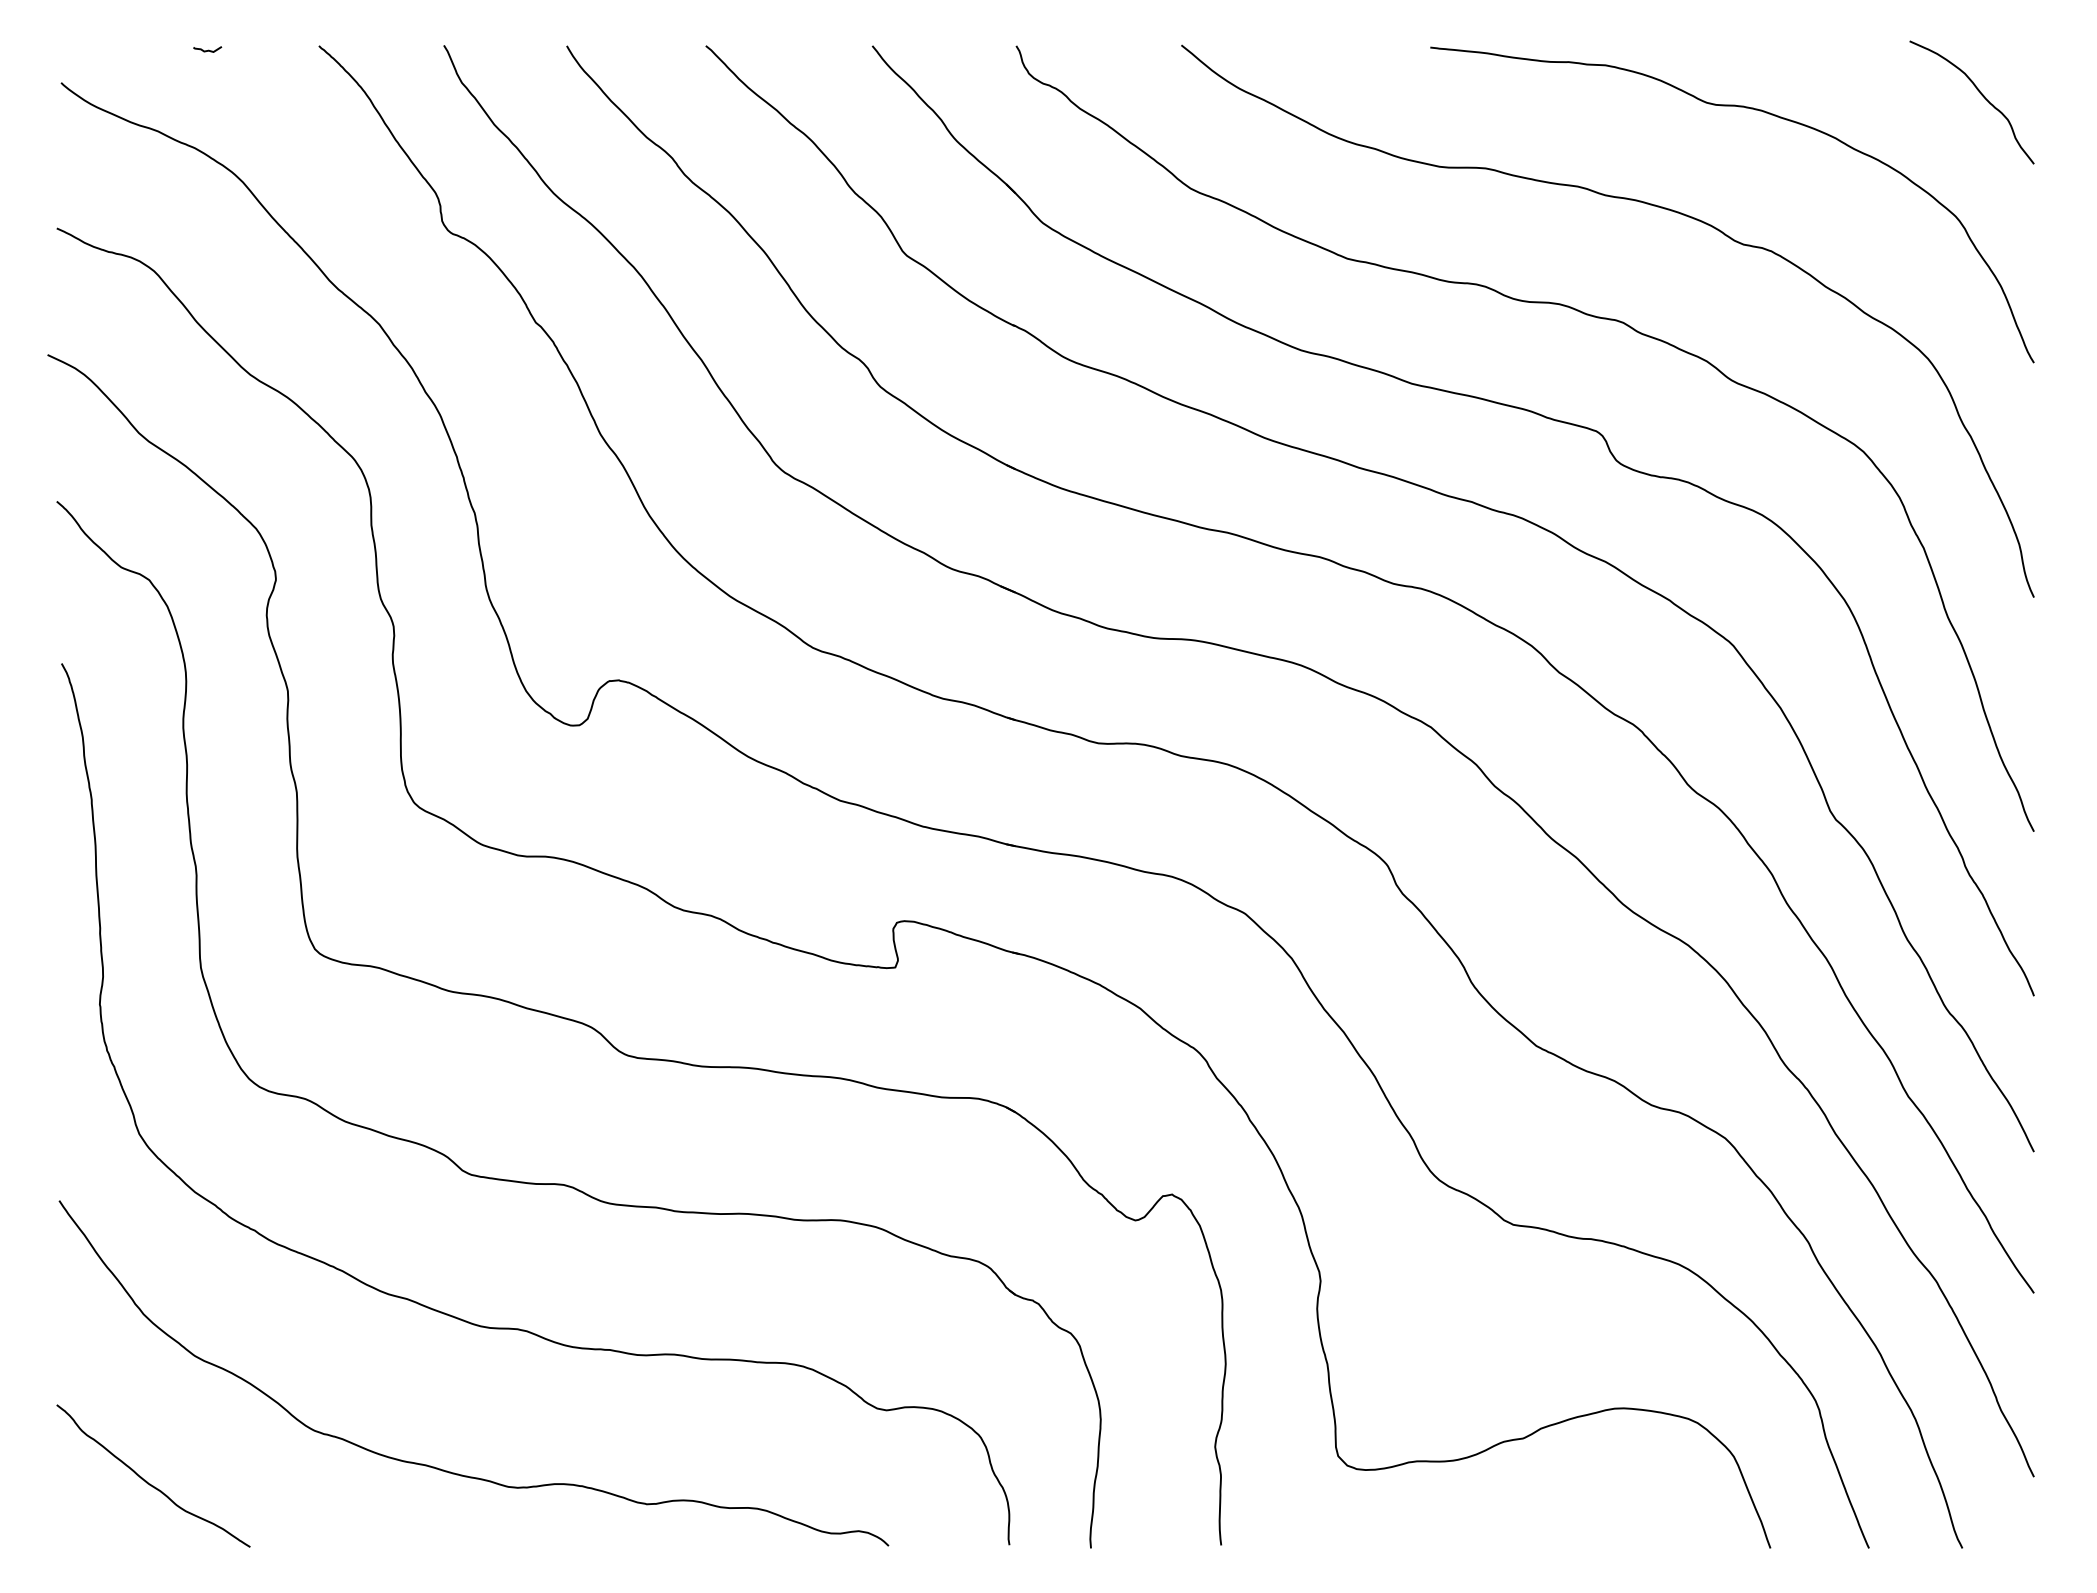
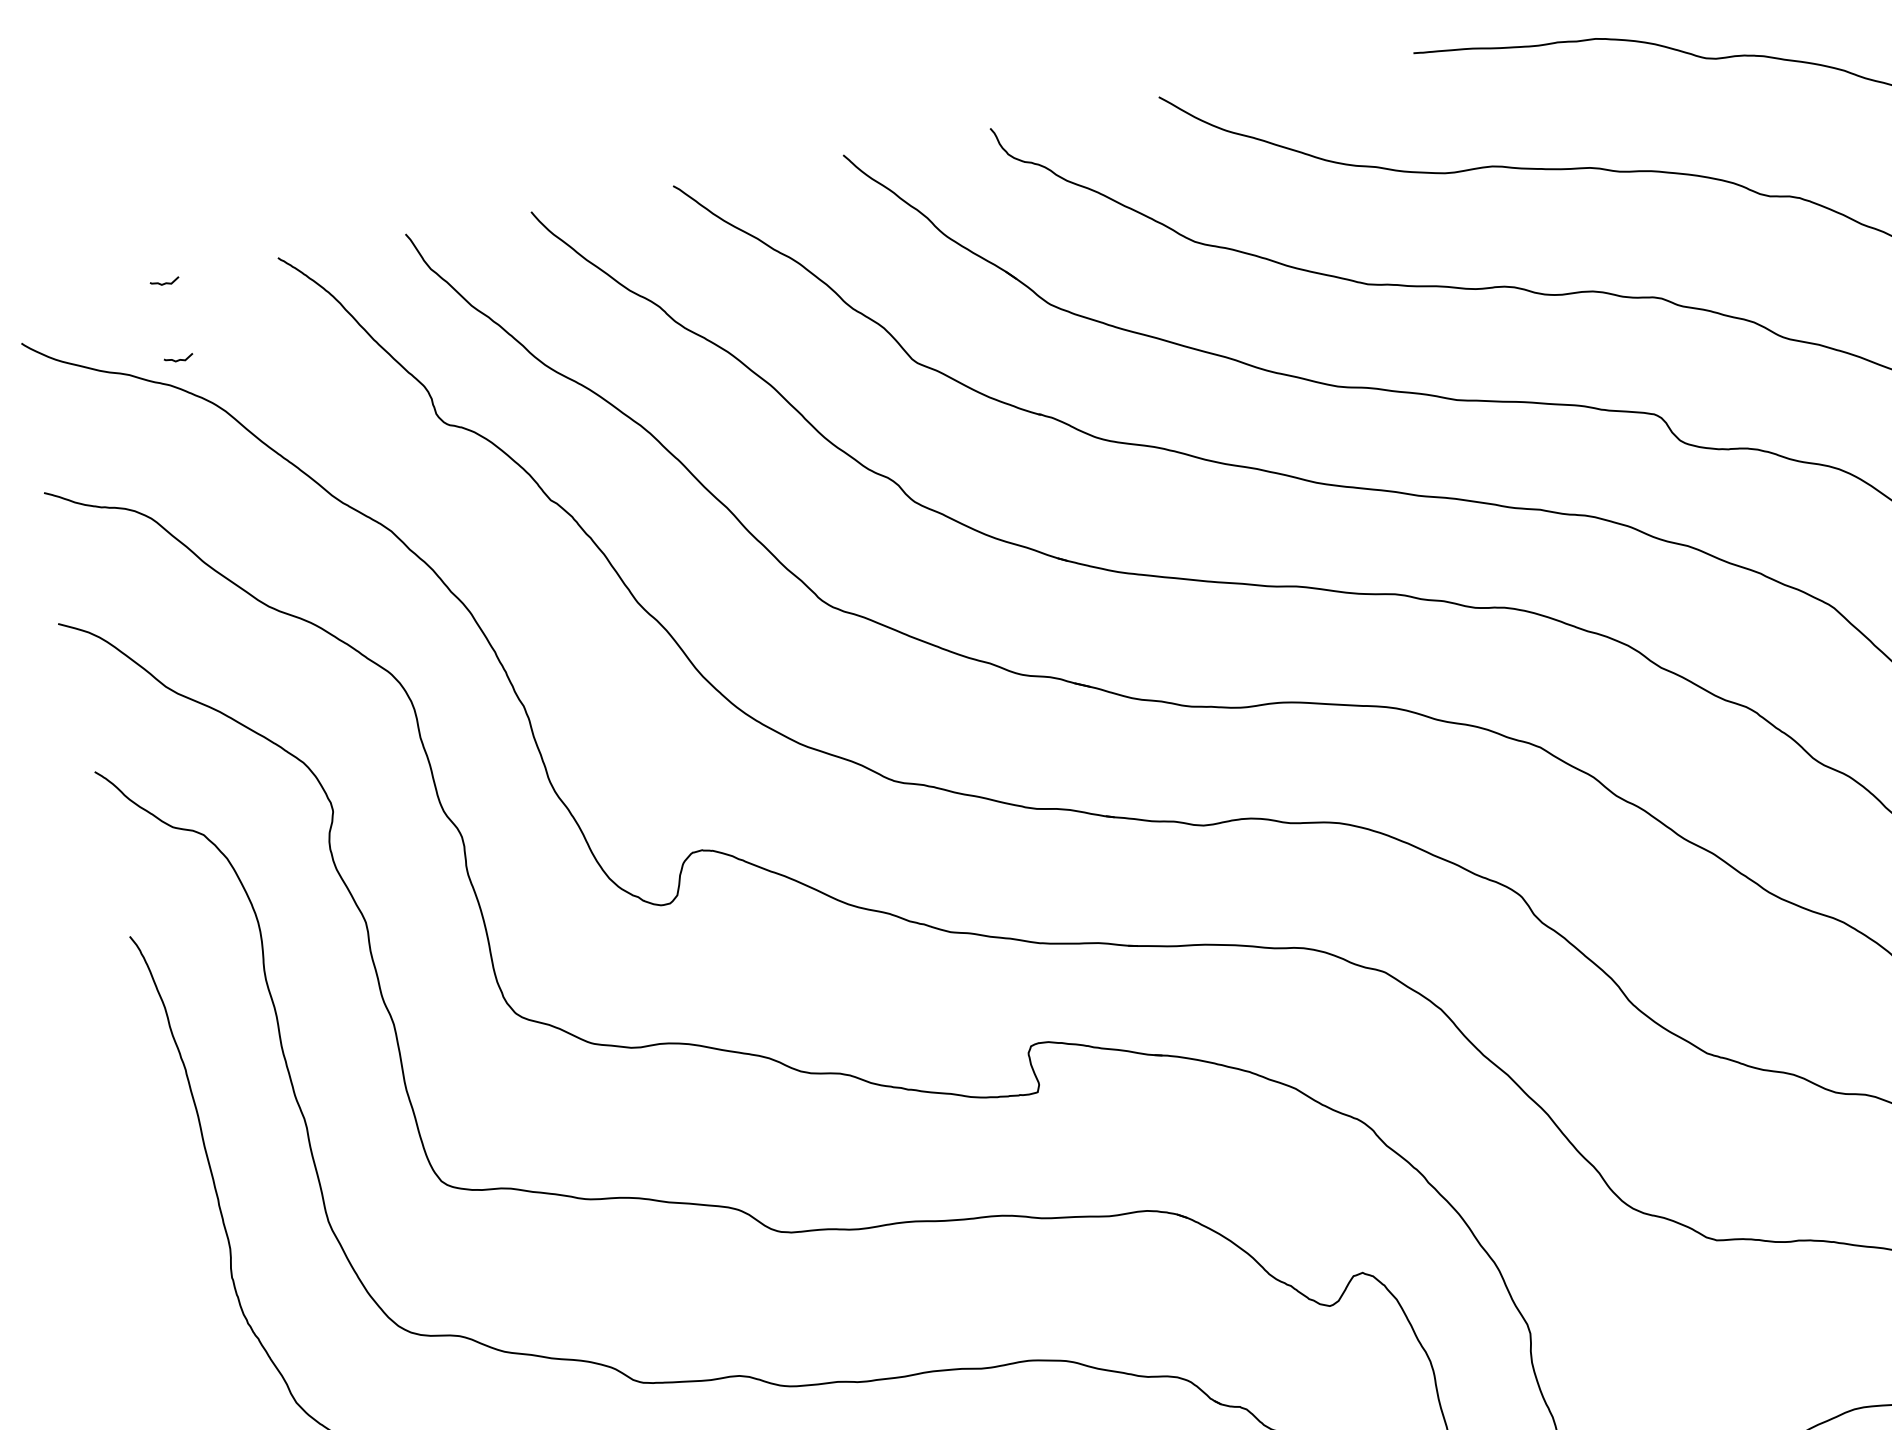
curve: (208, 124) -> (179, 358), added

